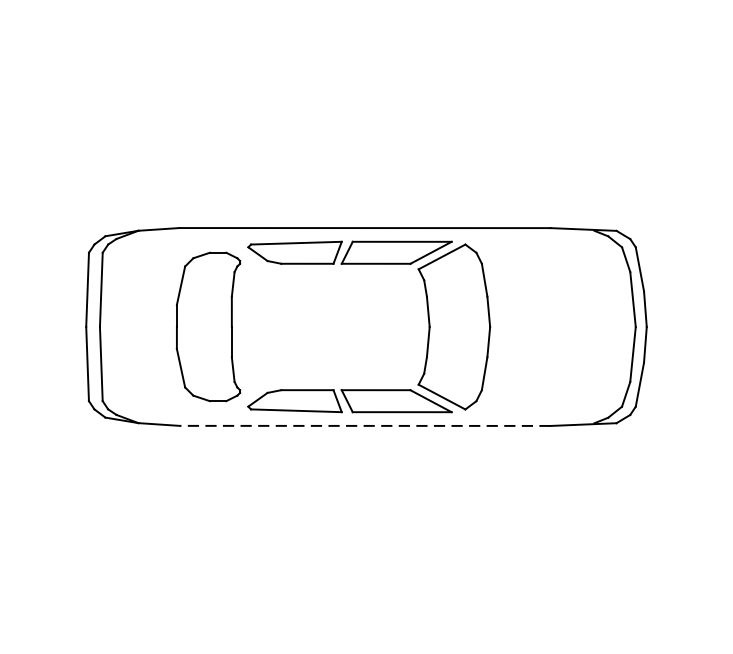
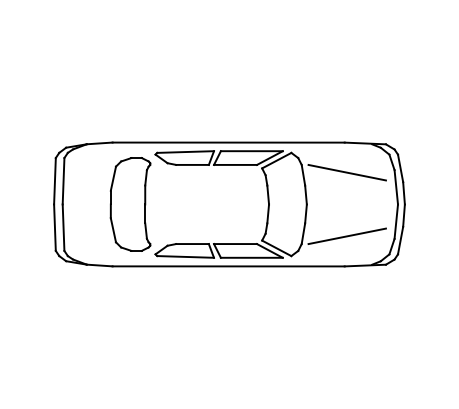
line: (553, 275) -> (346, 172), added
line: (553, 378) -> (346, 236), added
line: (364, 426) -> (228, 266), dashed -> solid

